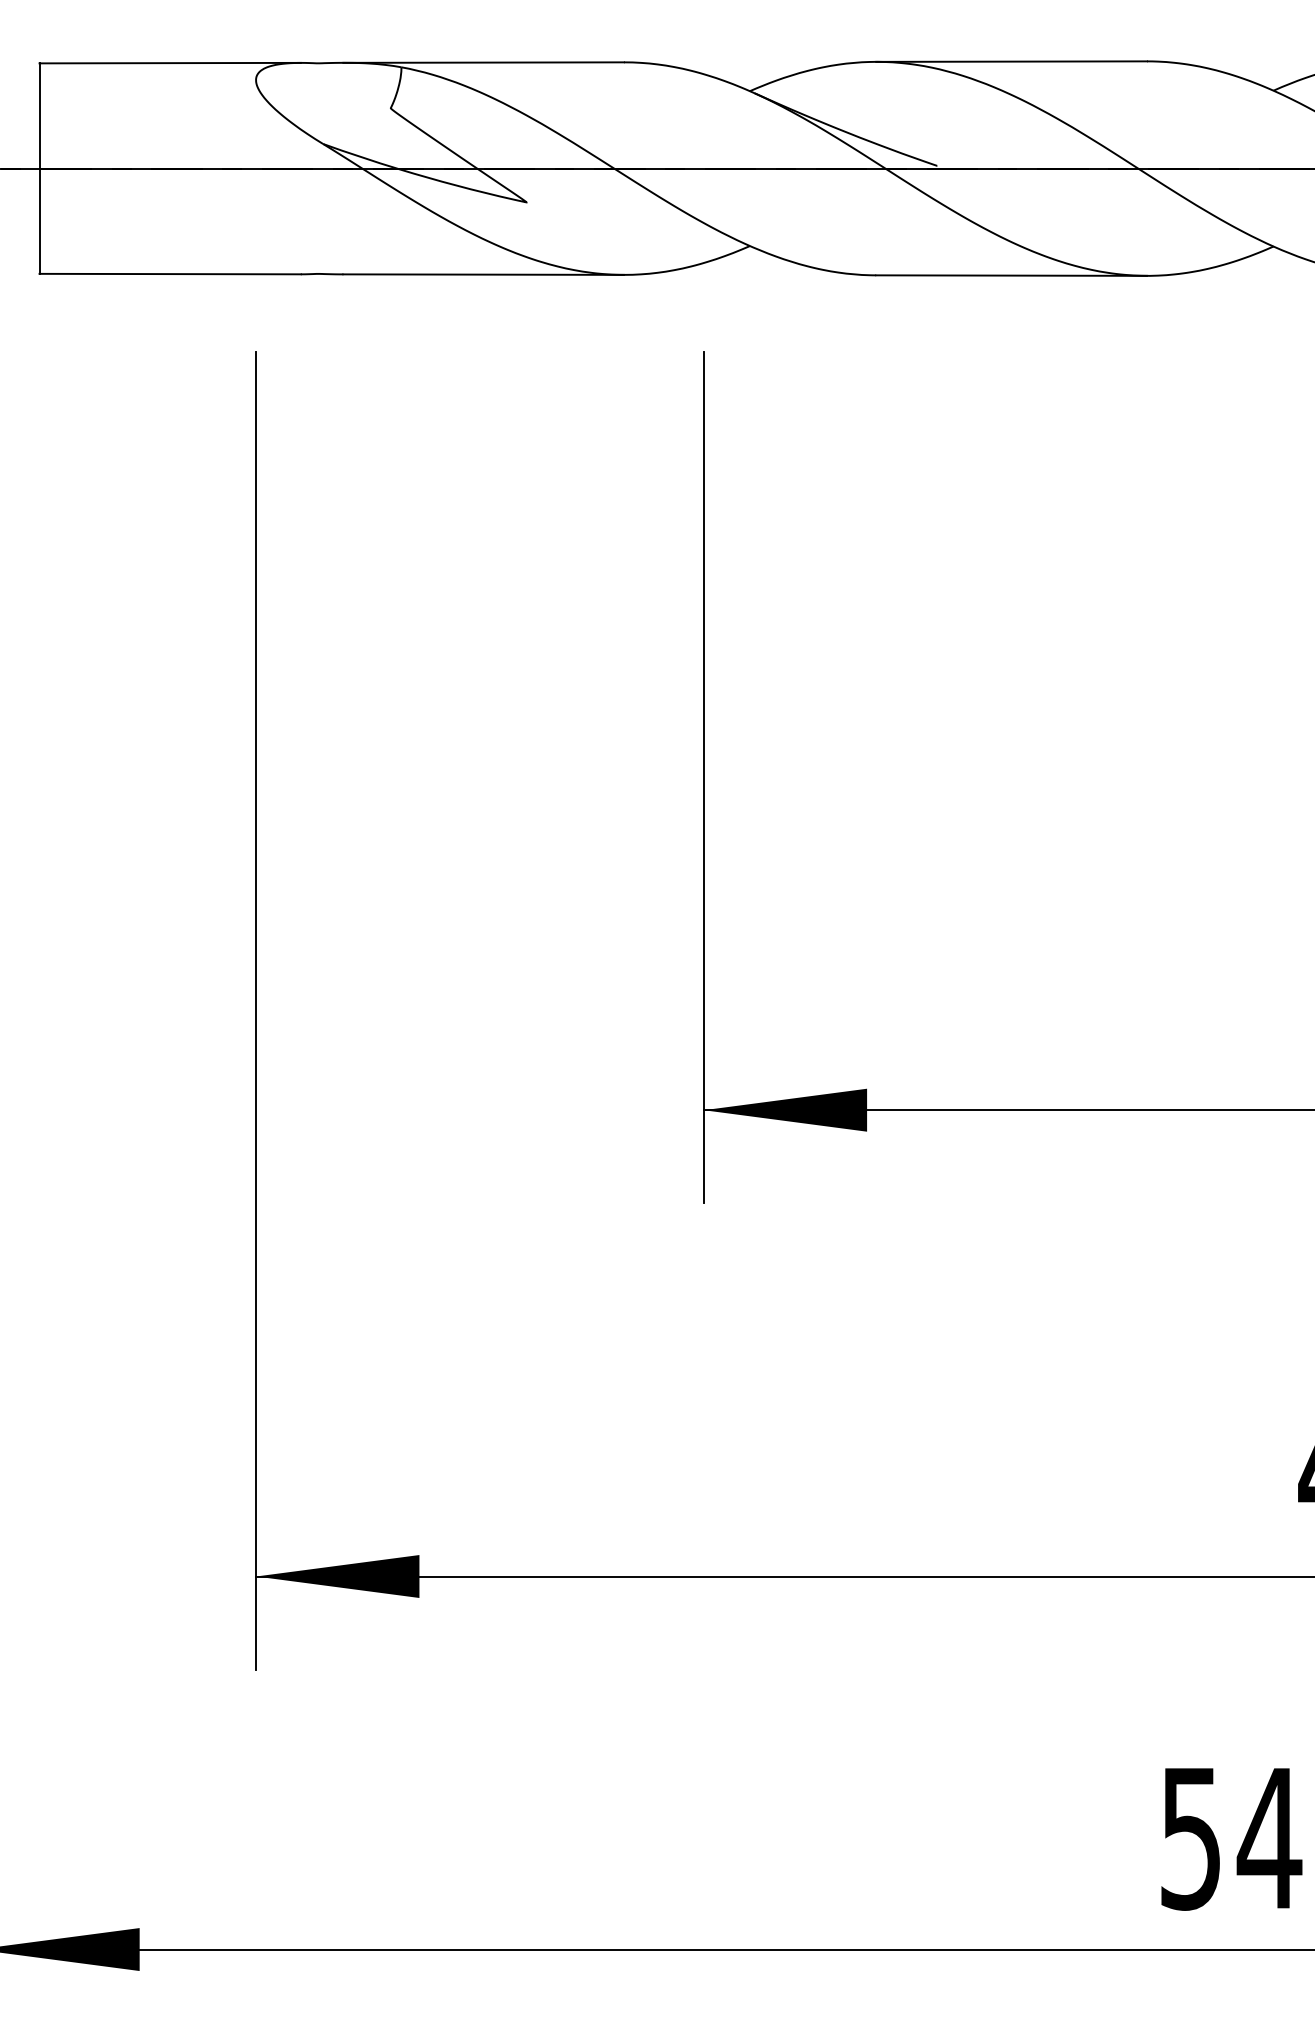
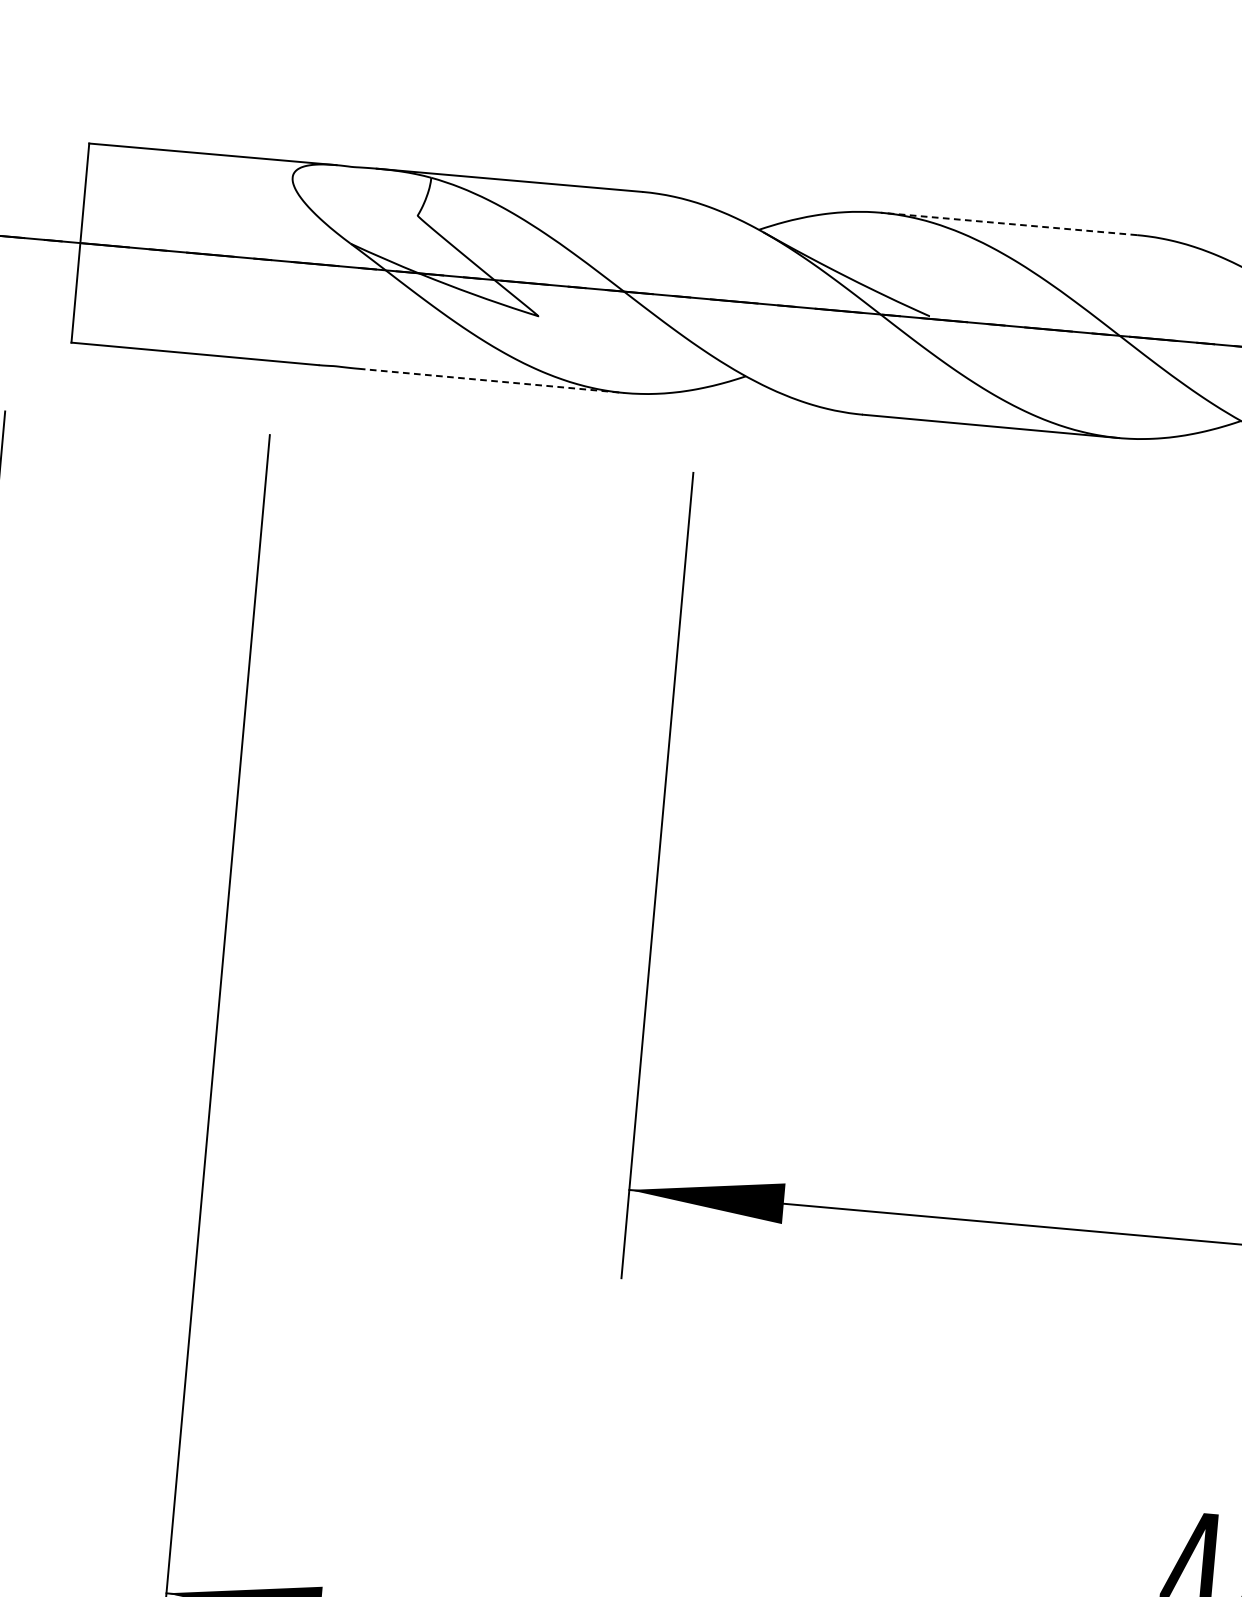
line: (1011, 61) -> (1008, 223), solid -> dashed
line: (484, 274) -> (492, 380), solid -> dashed

